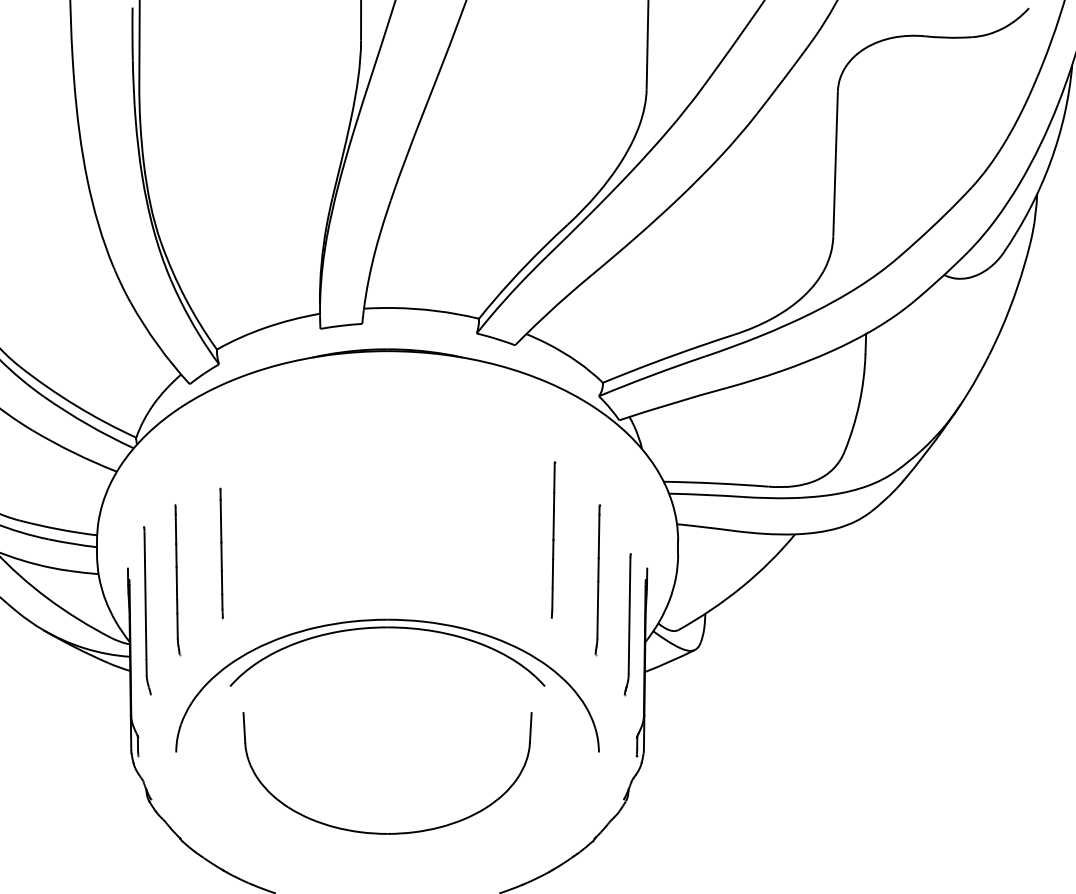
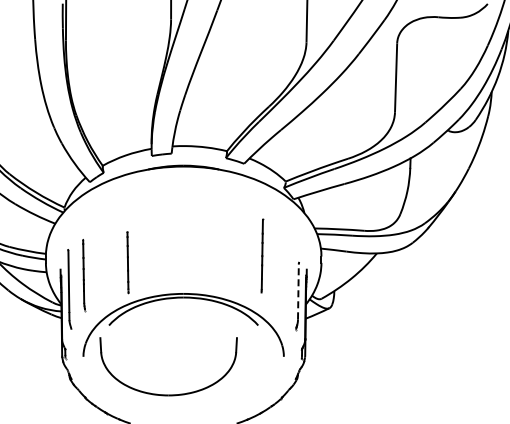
line: (220, 553) -> (127, 262), moved
line: (598, 580) -> (283, 275), removed
line: (629, 614) -> (298, 291), solid -> dashed
part: (387, 831) -> (168, 394), moved

